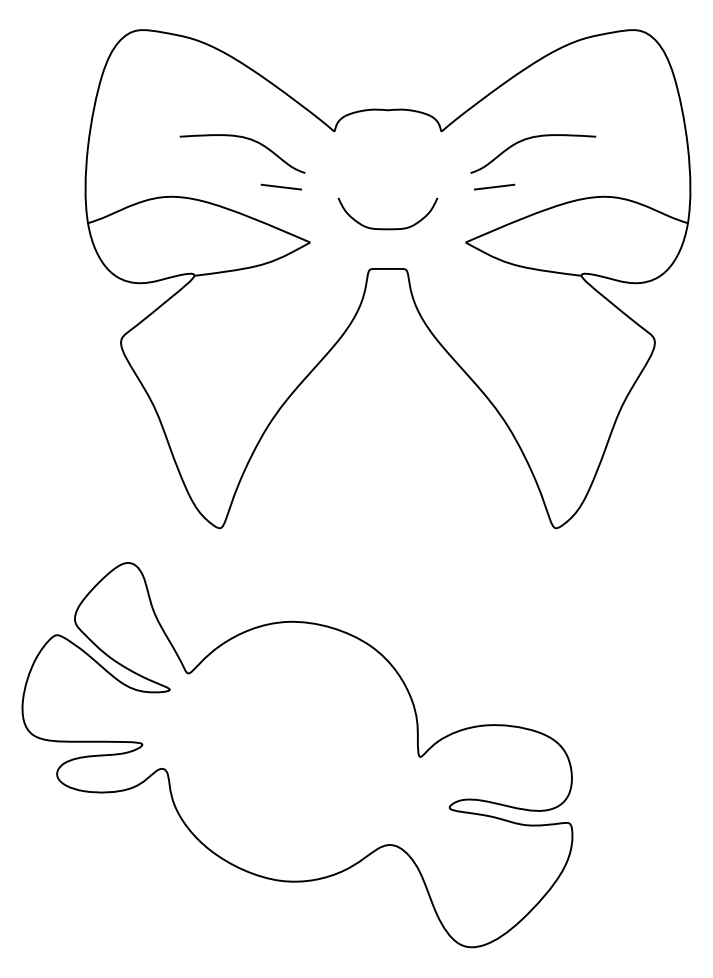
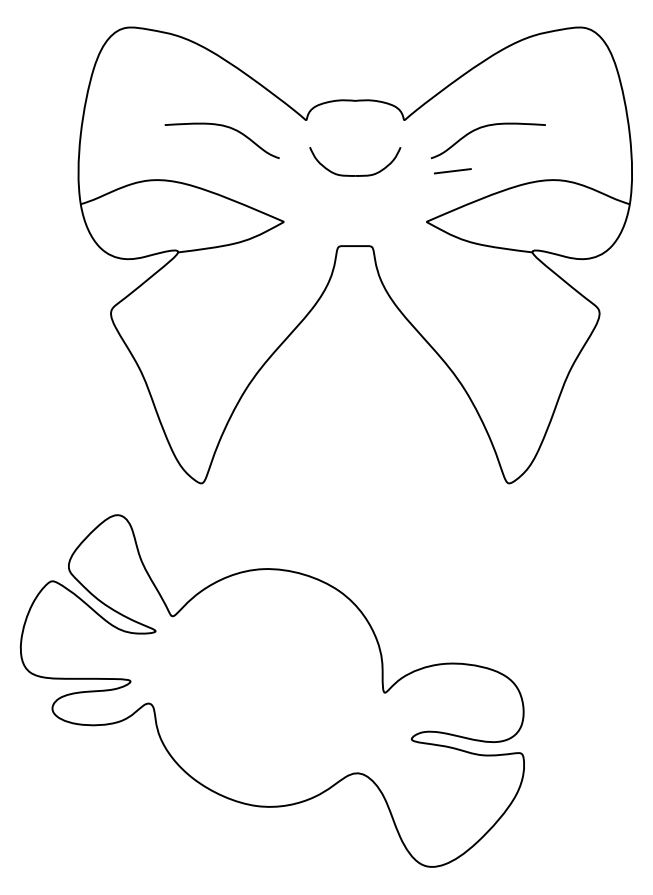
line: (280, 186) -> (256, 170), removed
part: (387, 228) -> (354, 175), moved

